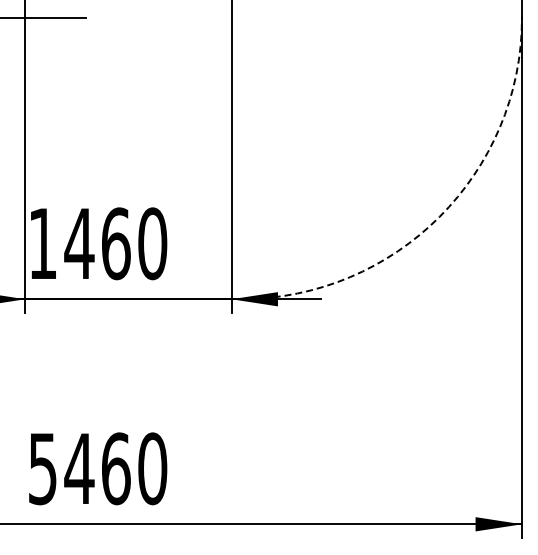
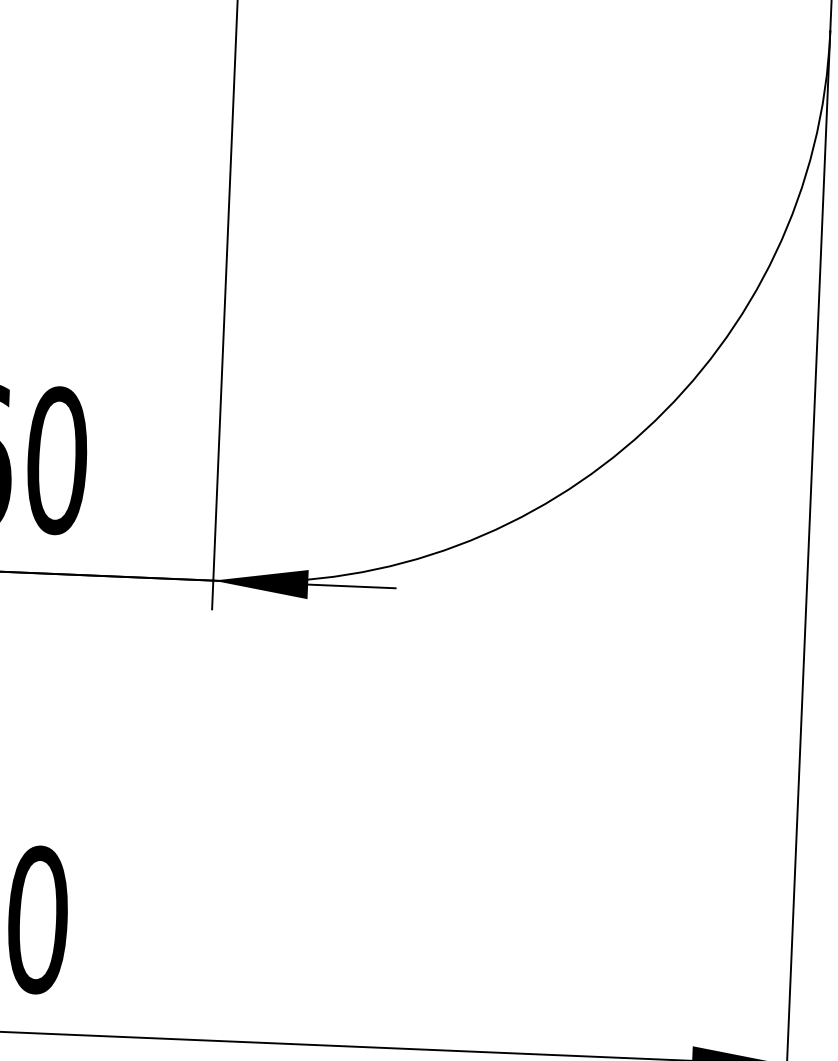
arc: (439, 216) -> (644, 429), dashed -> solid

